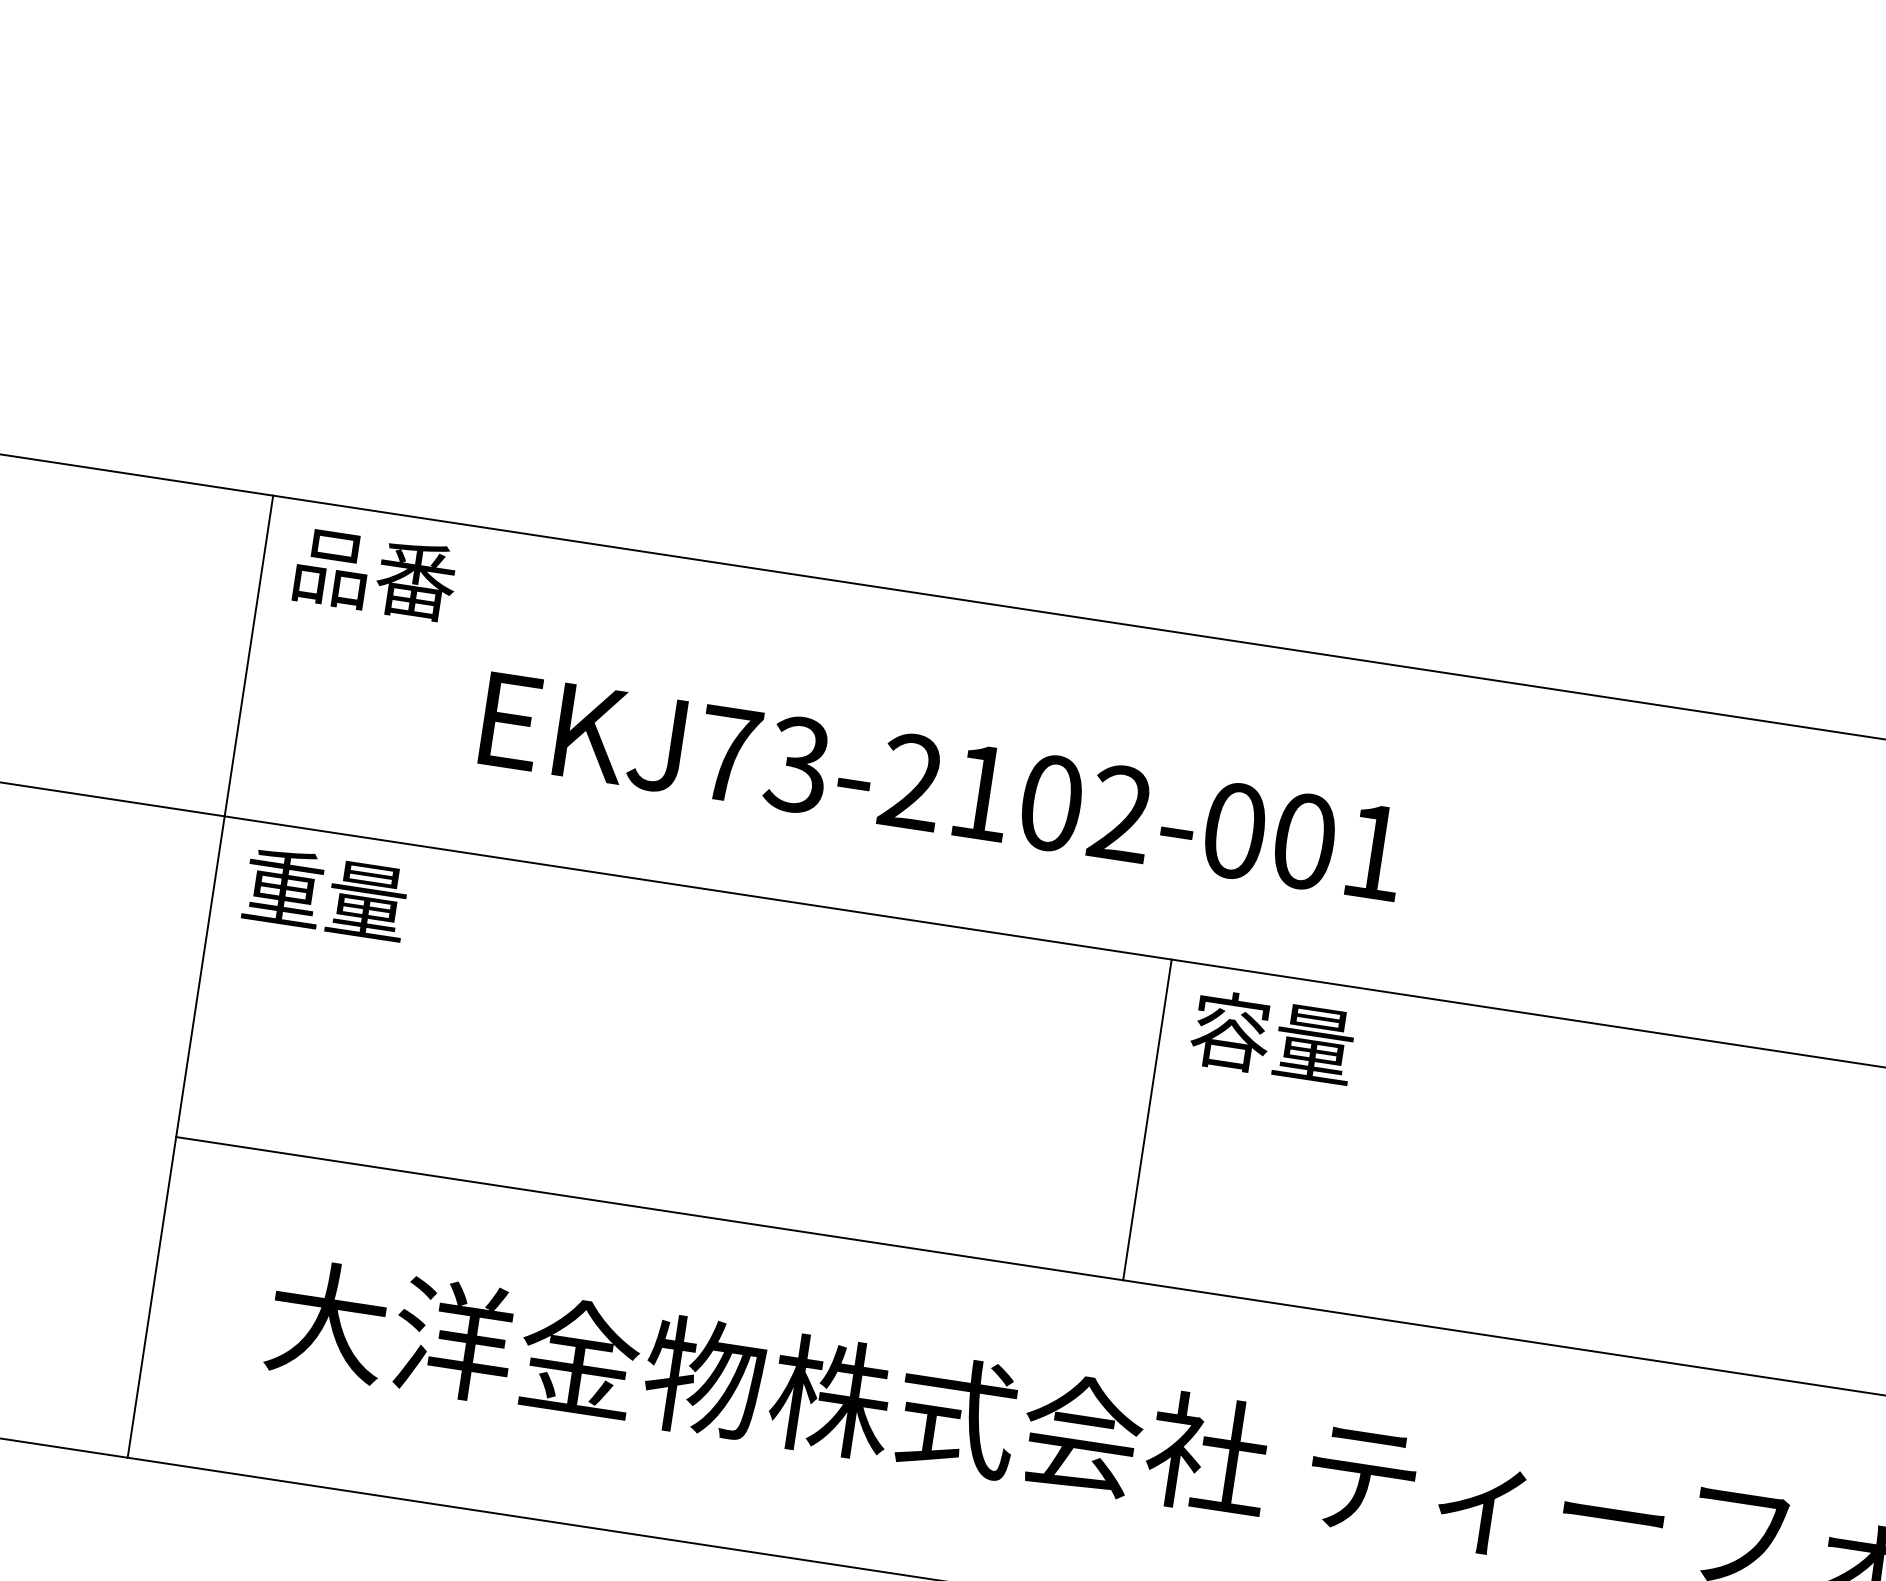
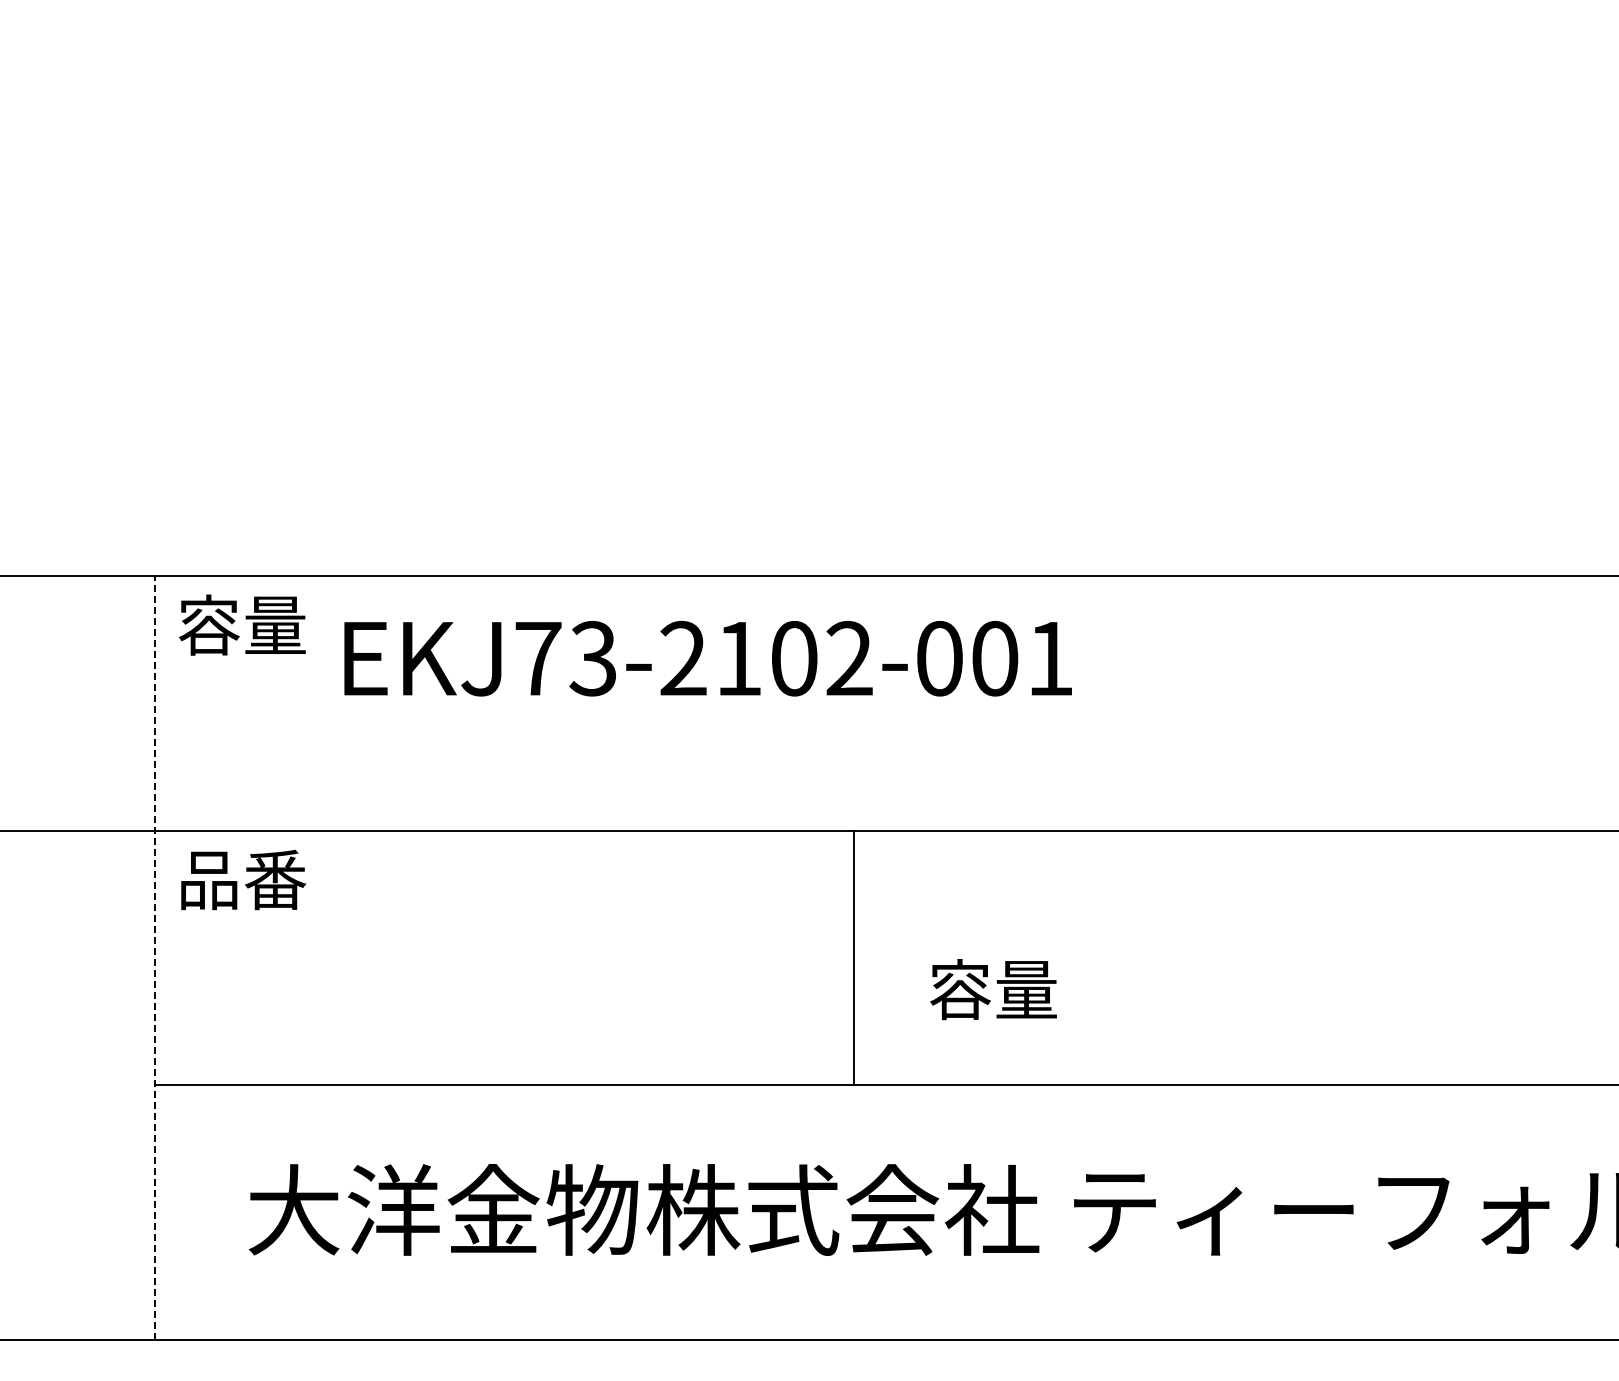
text: (374, 572) -> (242, 624), 品番 -> 容量
text: (941, 786) -> (707, 658), moved
text: (325, 894) -> (242, 879), 重量 -> 品番
line: (199, 977) -> (154, 958), solid -> dashed
text: (1272, 1037) -> (993, 989), moved
line: (1146, 1119) -> (853, 957), moved

